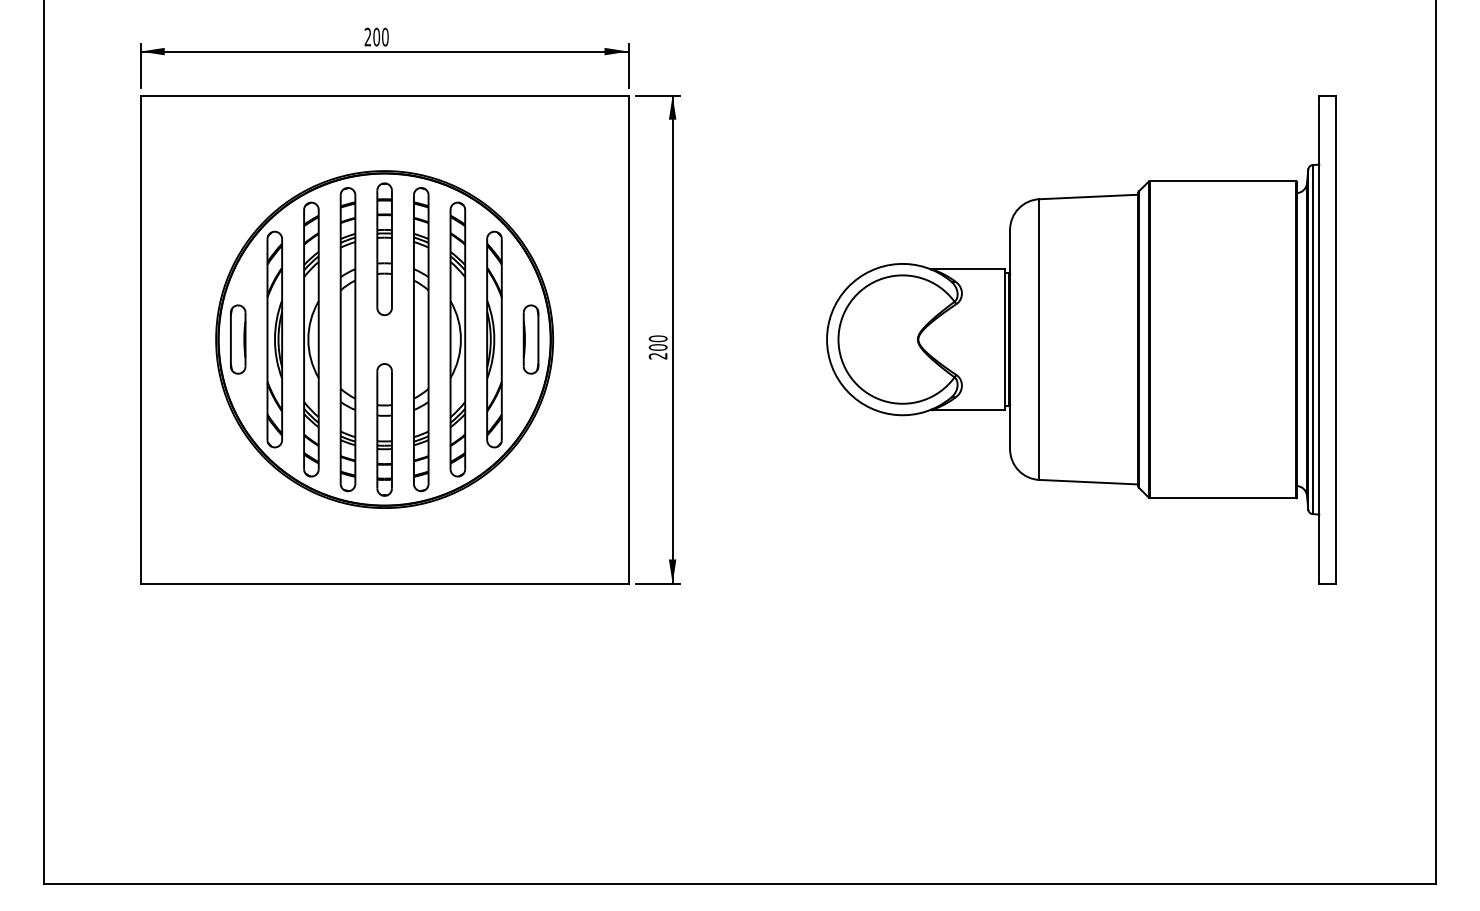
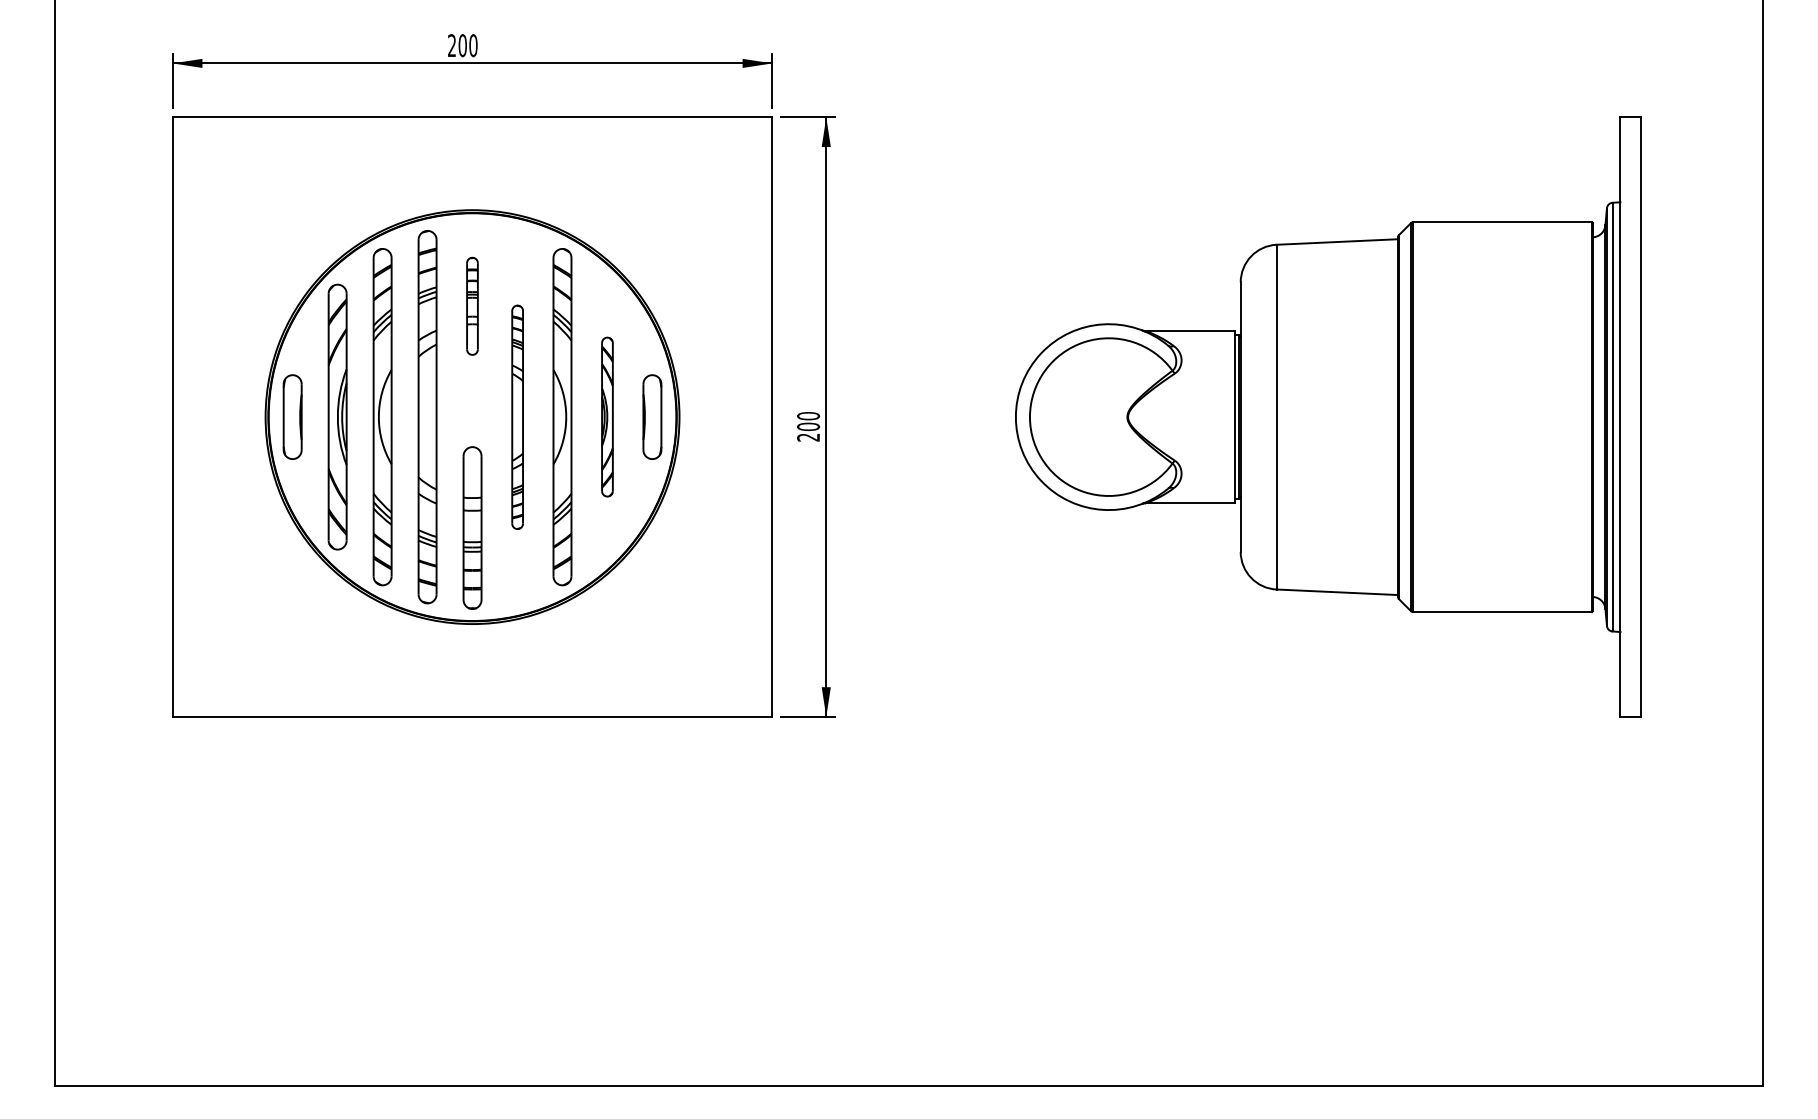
part: (384, 249) -> (472, 306), size x0.6
part: (421, 339) -> (517, 417), size x0.6
part: (494, 339) -> (607, 417), size x0.6

